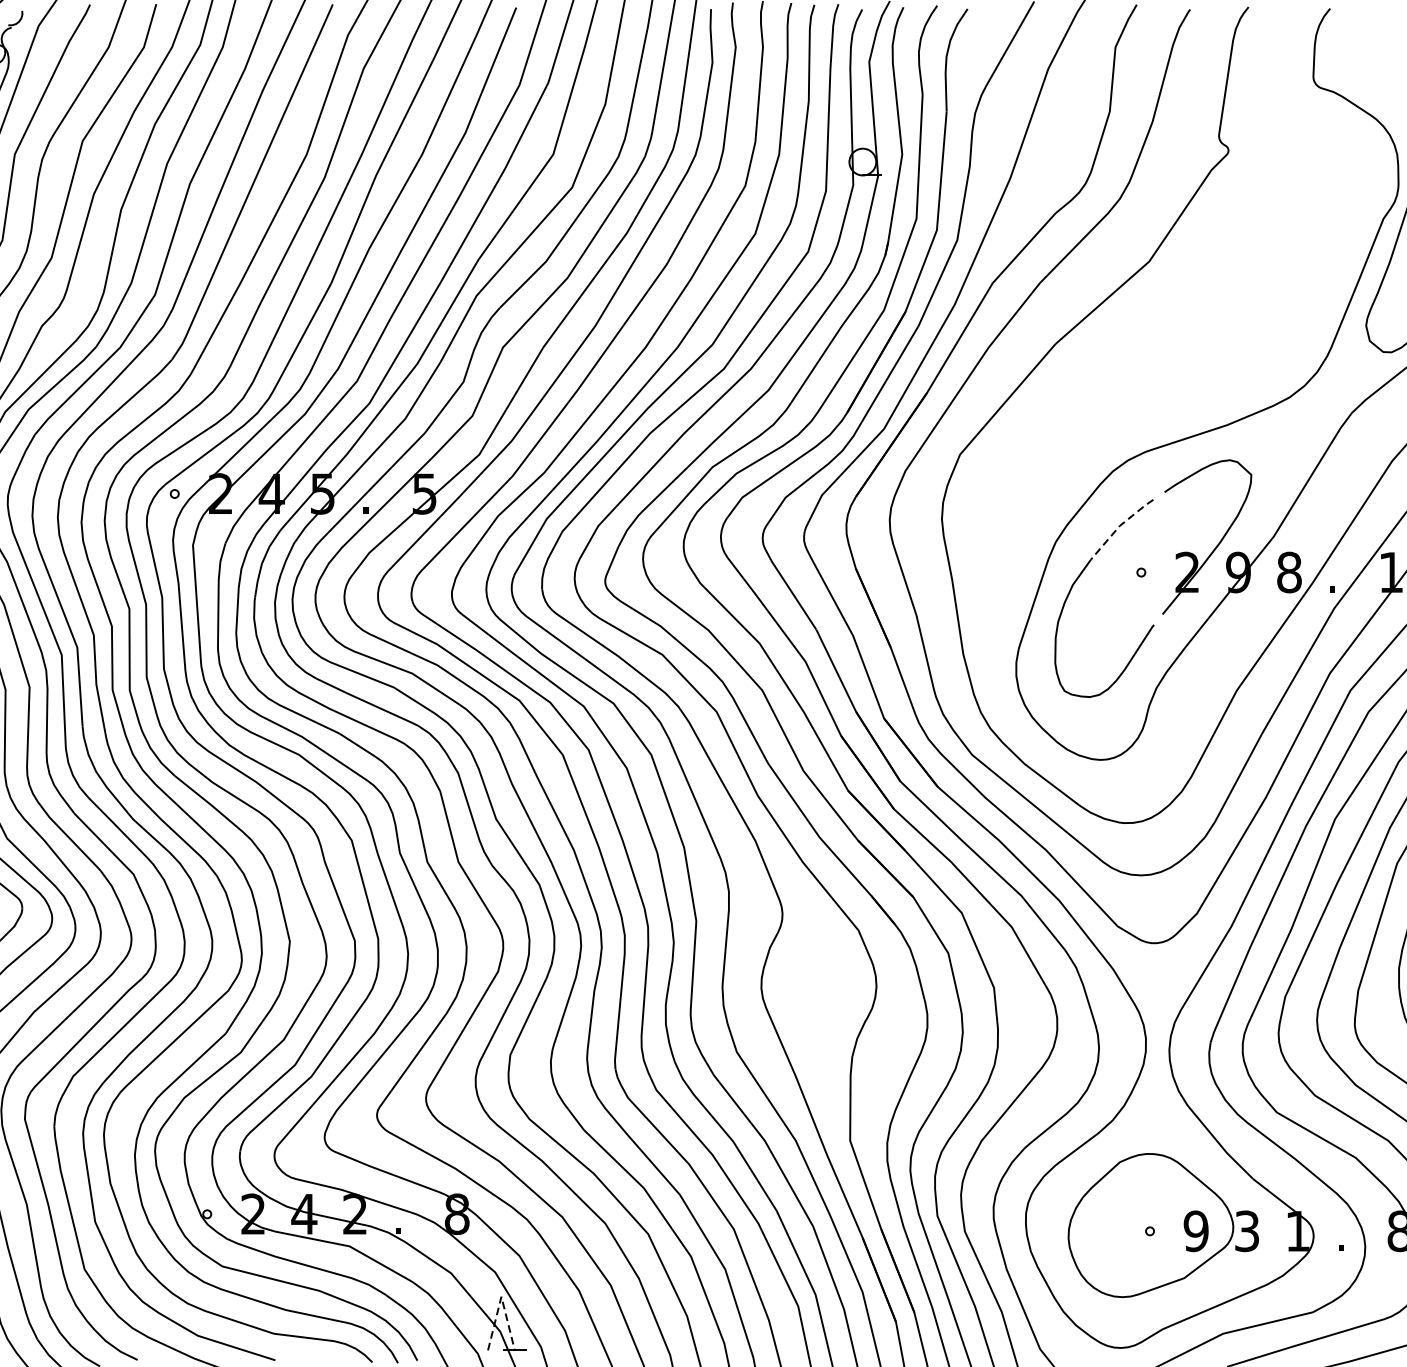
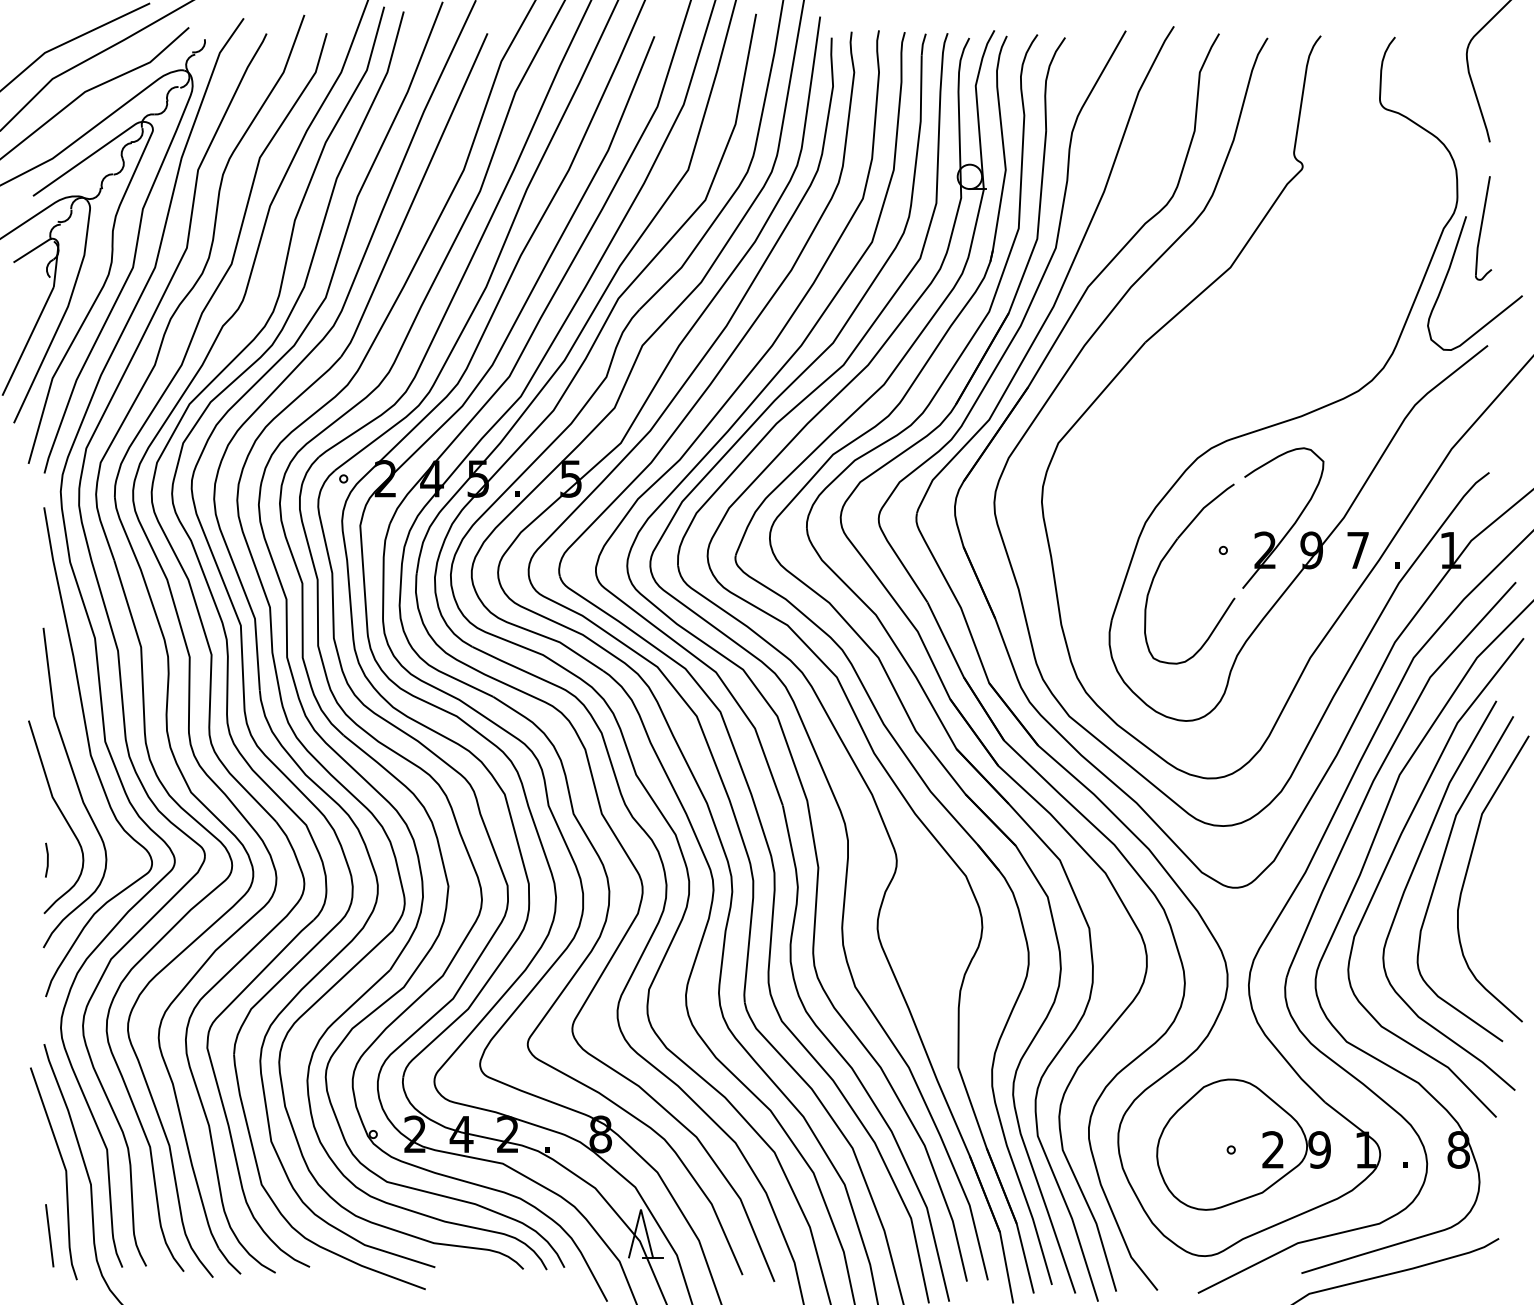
line: (1119, 526) -> (1203, 508), dashed -> solid
text: (1289, 572) -> (1358, 550), 8 -> 7
text: (1196, 1230) -> (1273, 1149), 9 -> 2
text: (1246, 1230) -> (1319, 1149), 3 -> 9
line: (501, 1296) -> (641, 1209), dashed -> solid

